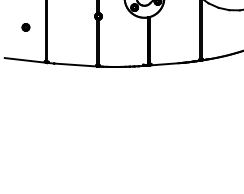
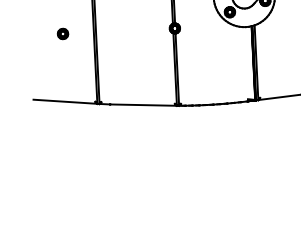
part: (25, 27) -> (62, 34), moved

